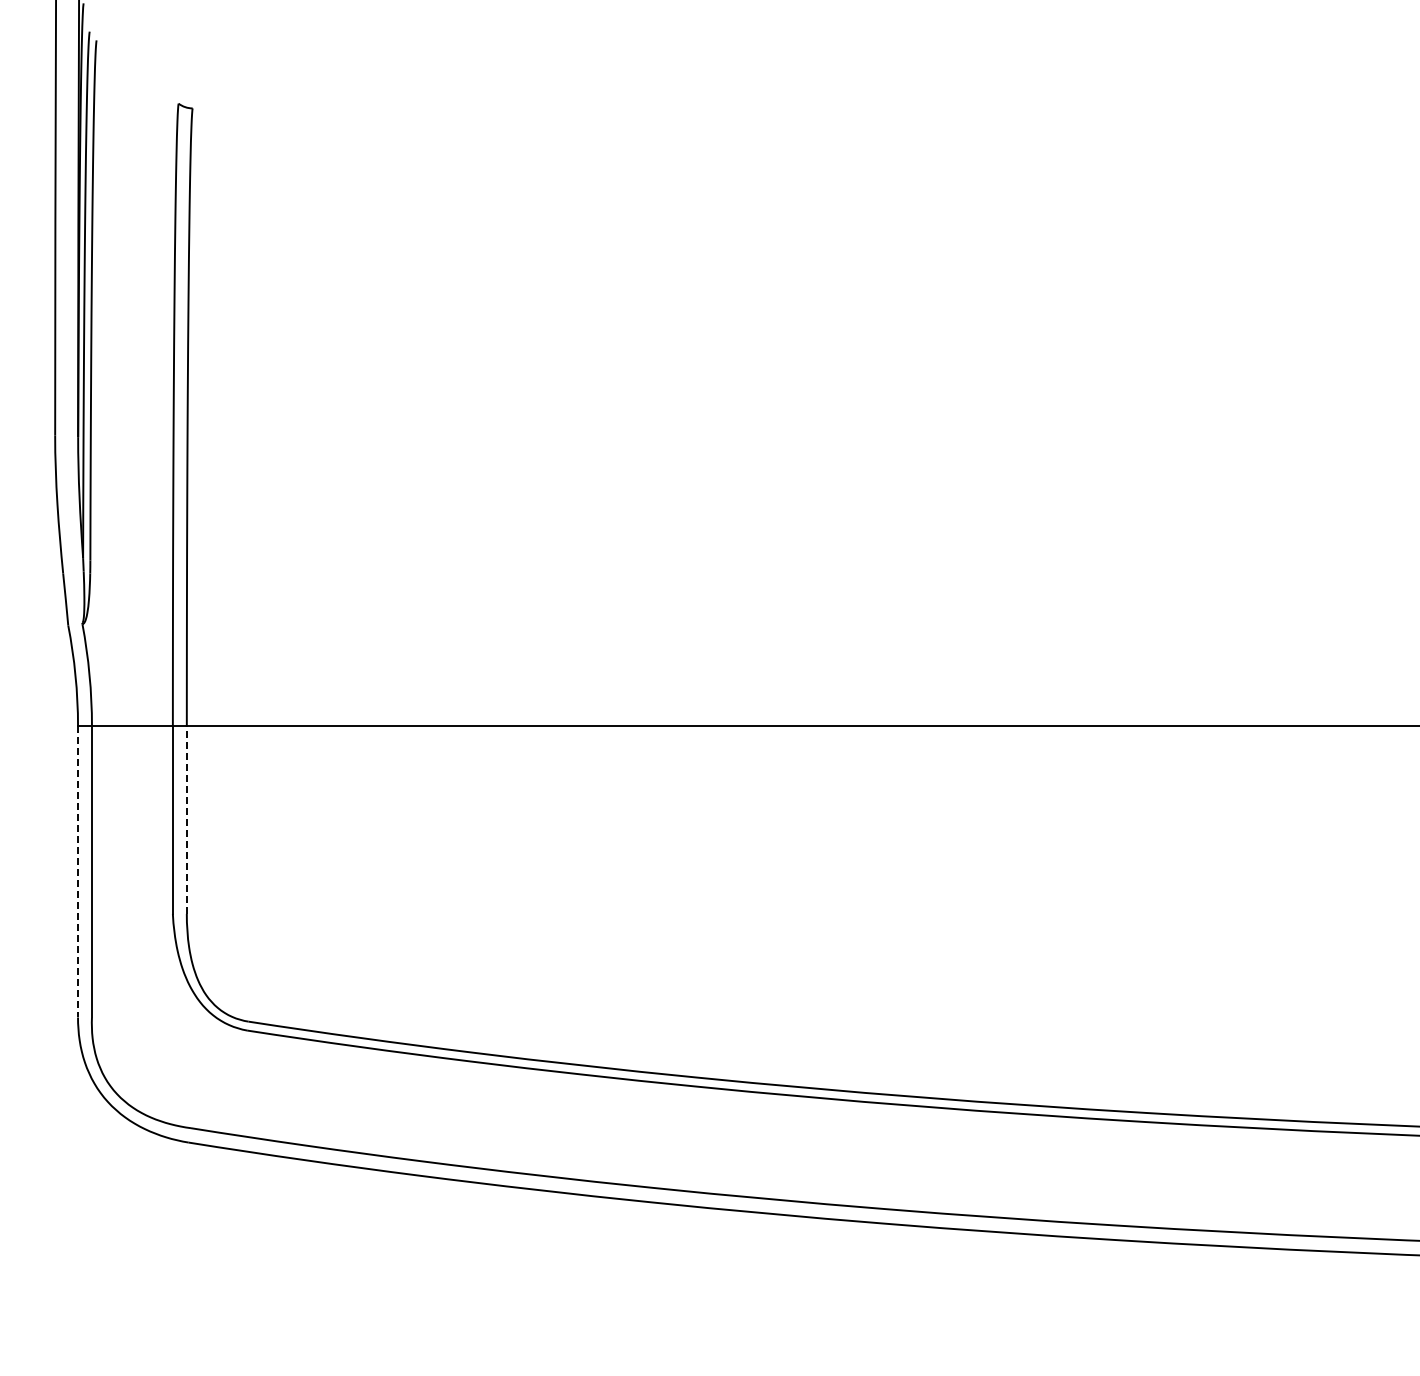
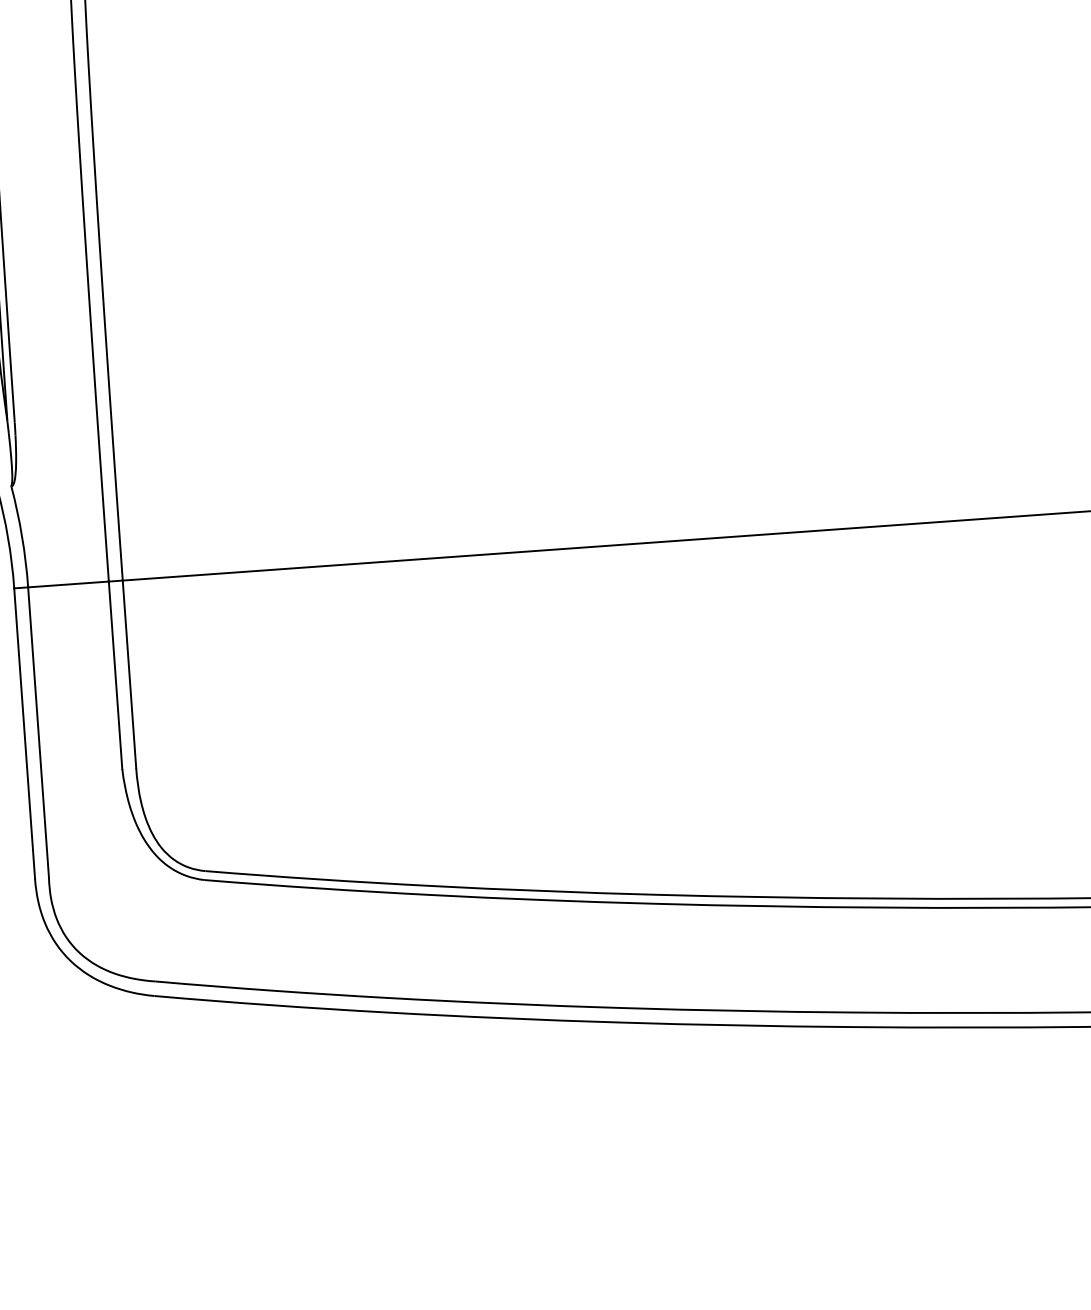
line: (186, 819) -> (129, 673), dashed -> solid
line: (78, 871) -> (25, 733), dashed -> solid

